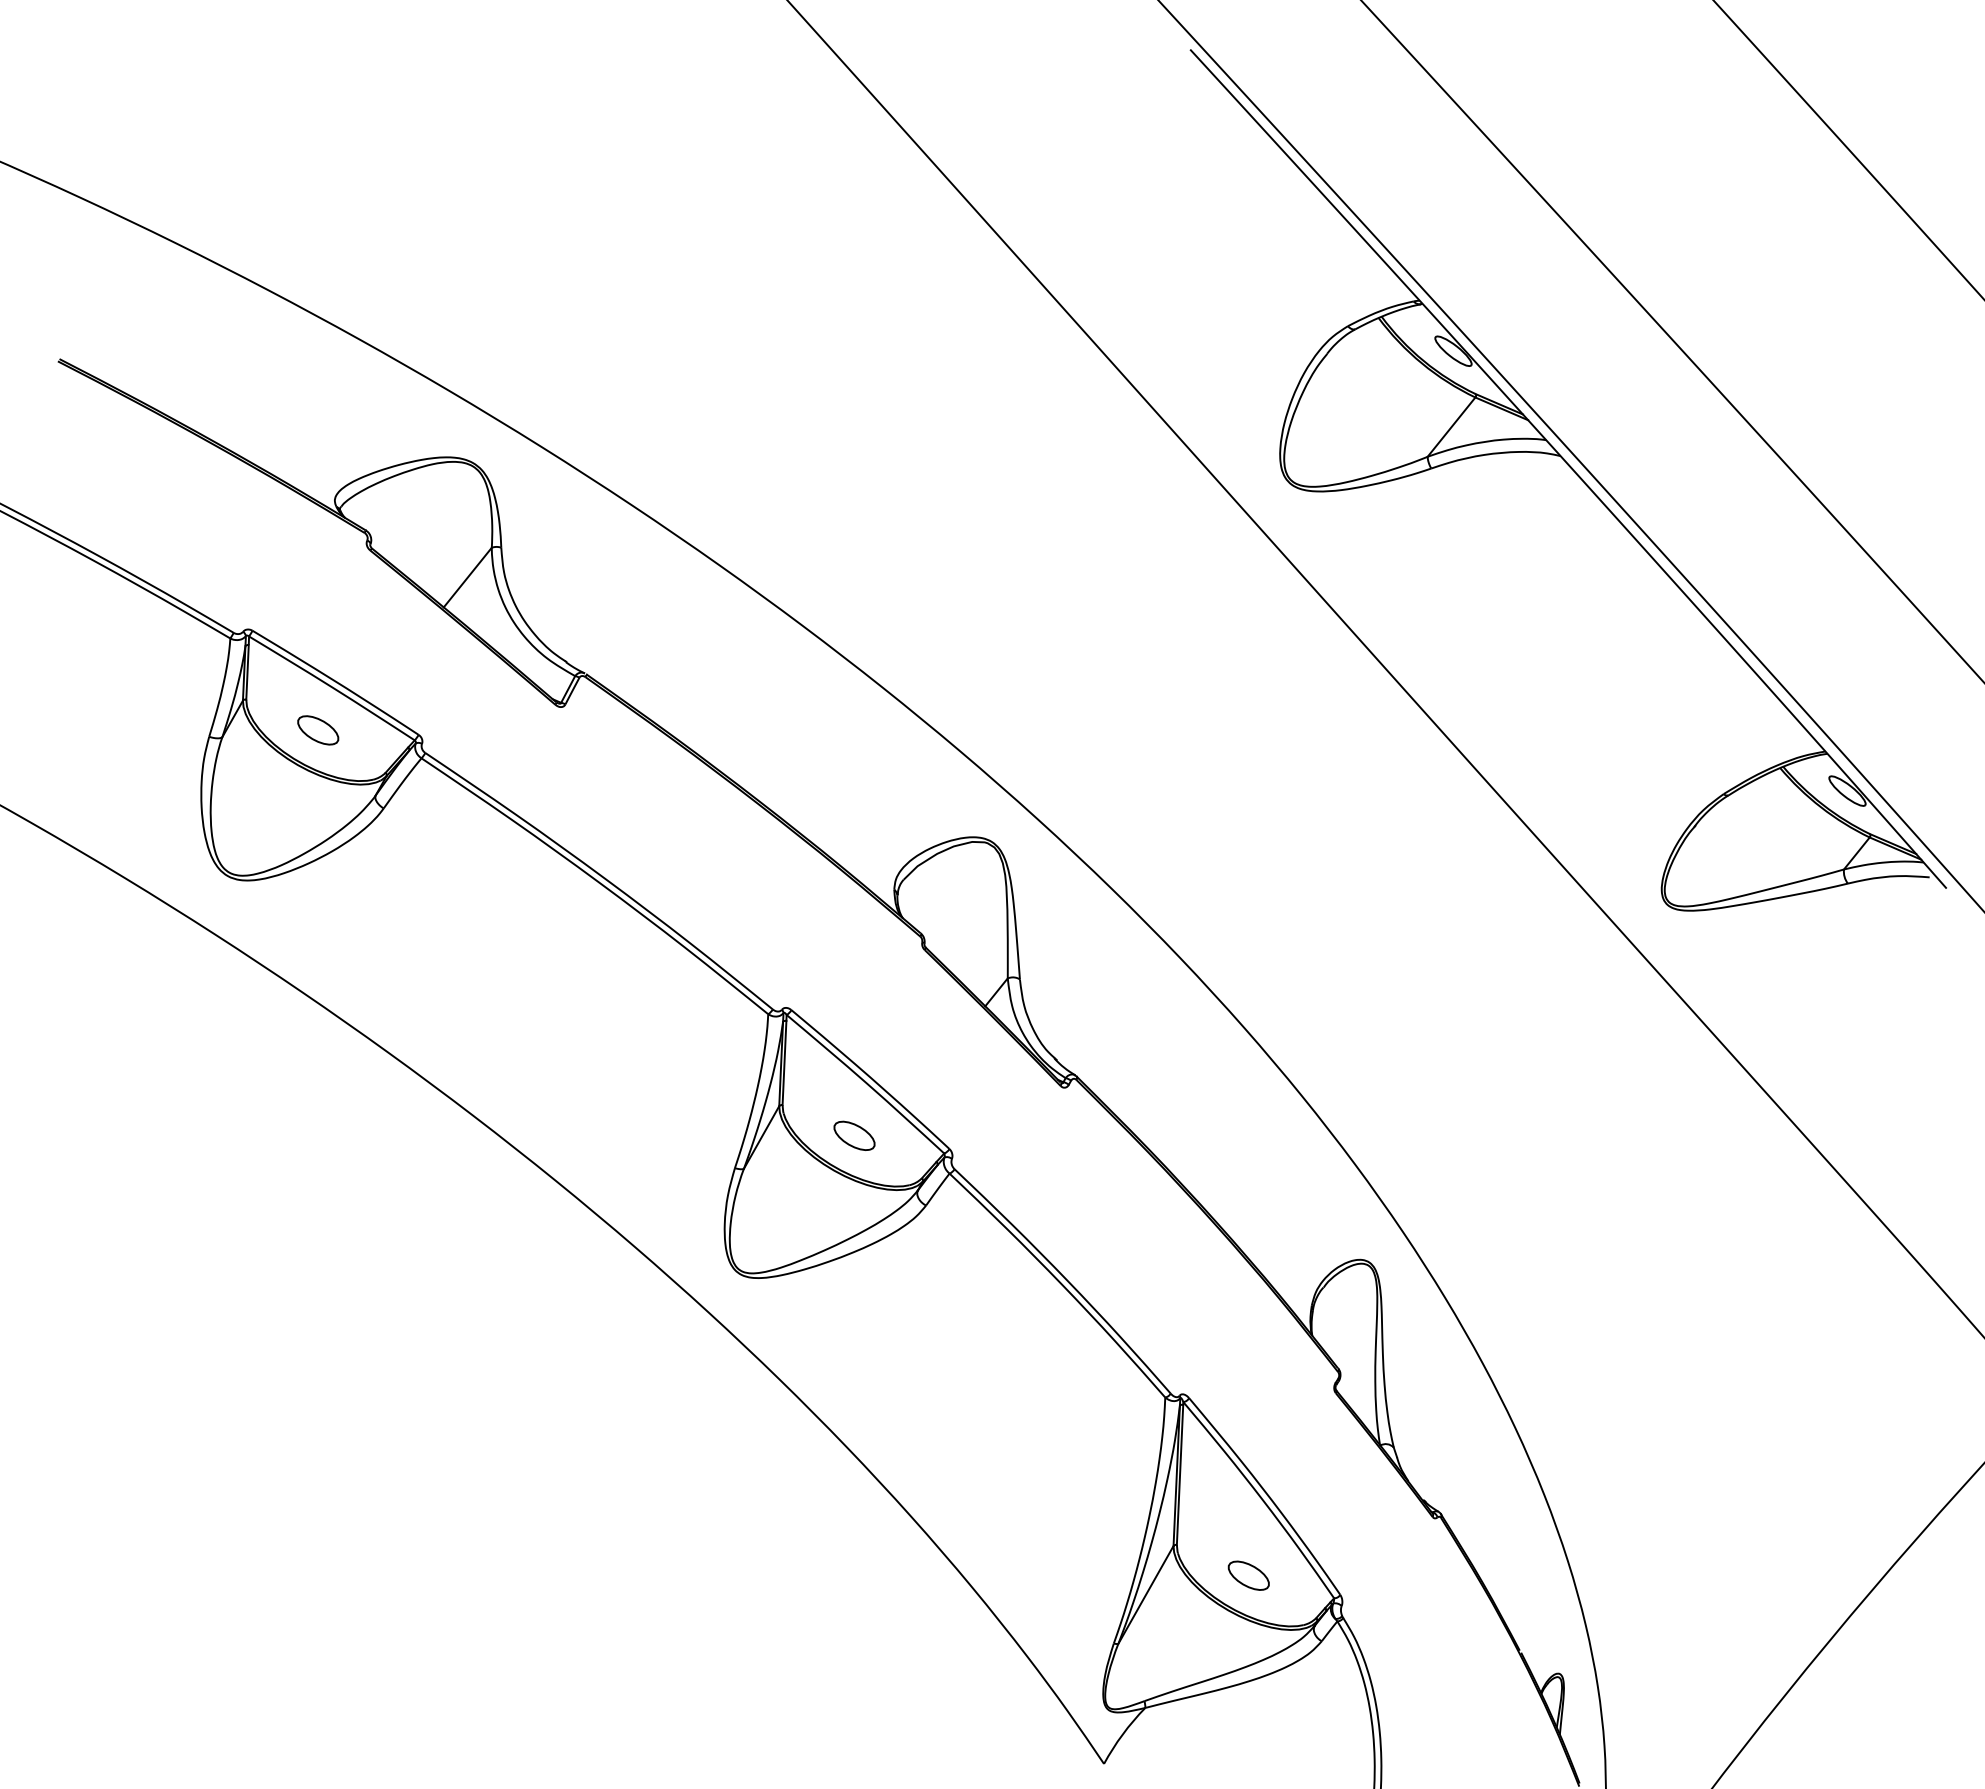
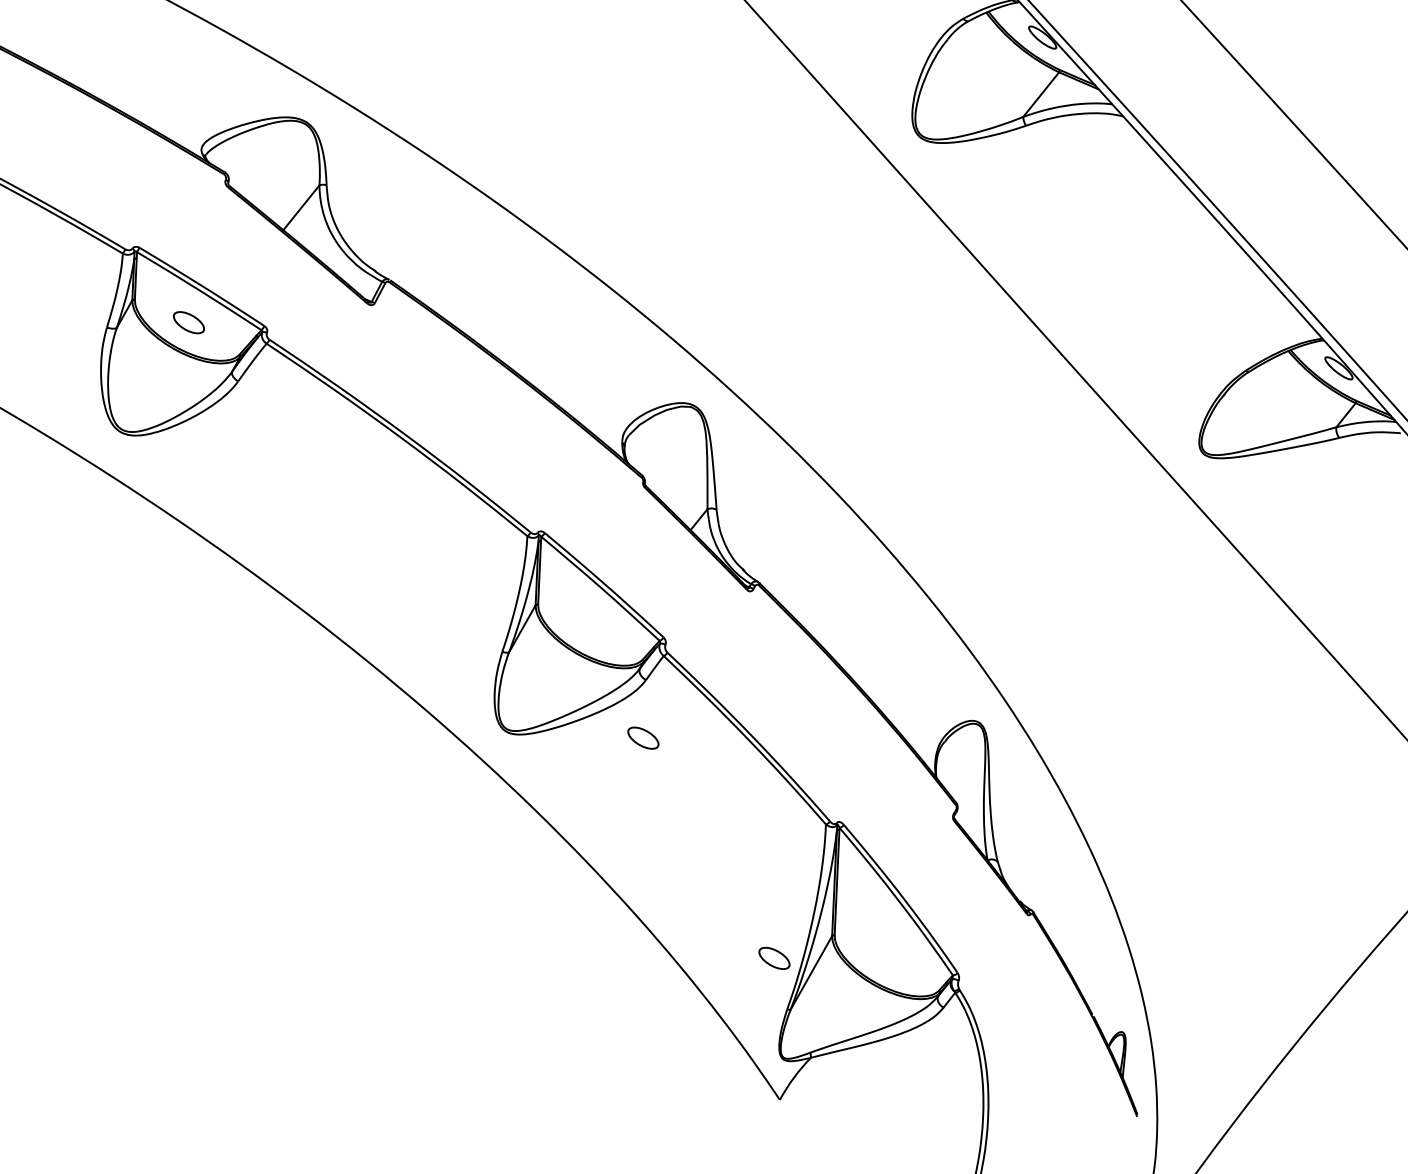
part: (854, 1135) -> (643, 737), moved
part: (1248, 1575) -> (774, 958), moved

